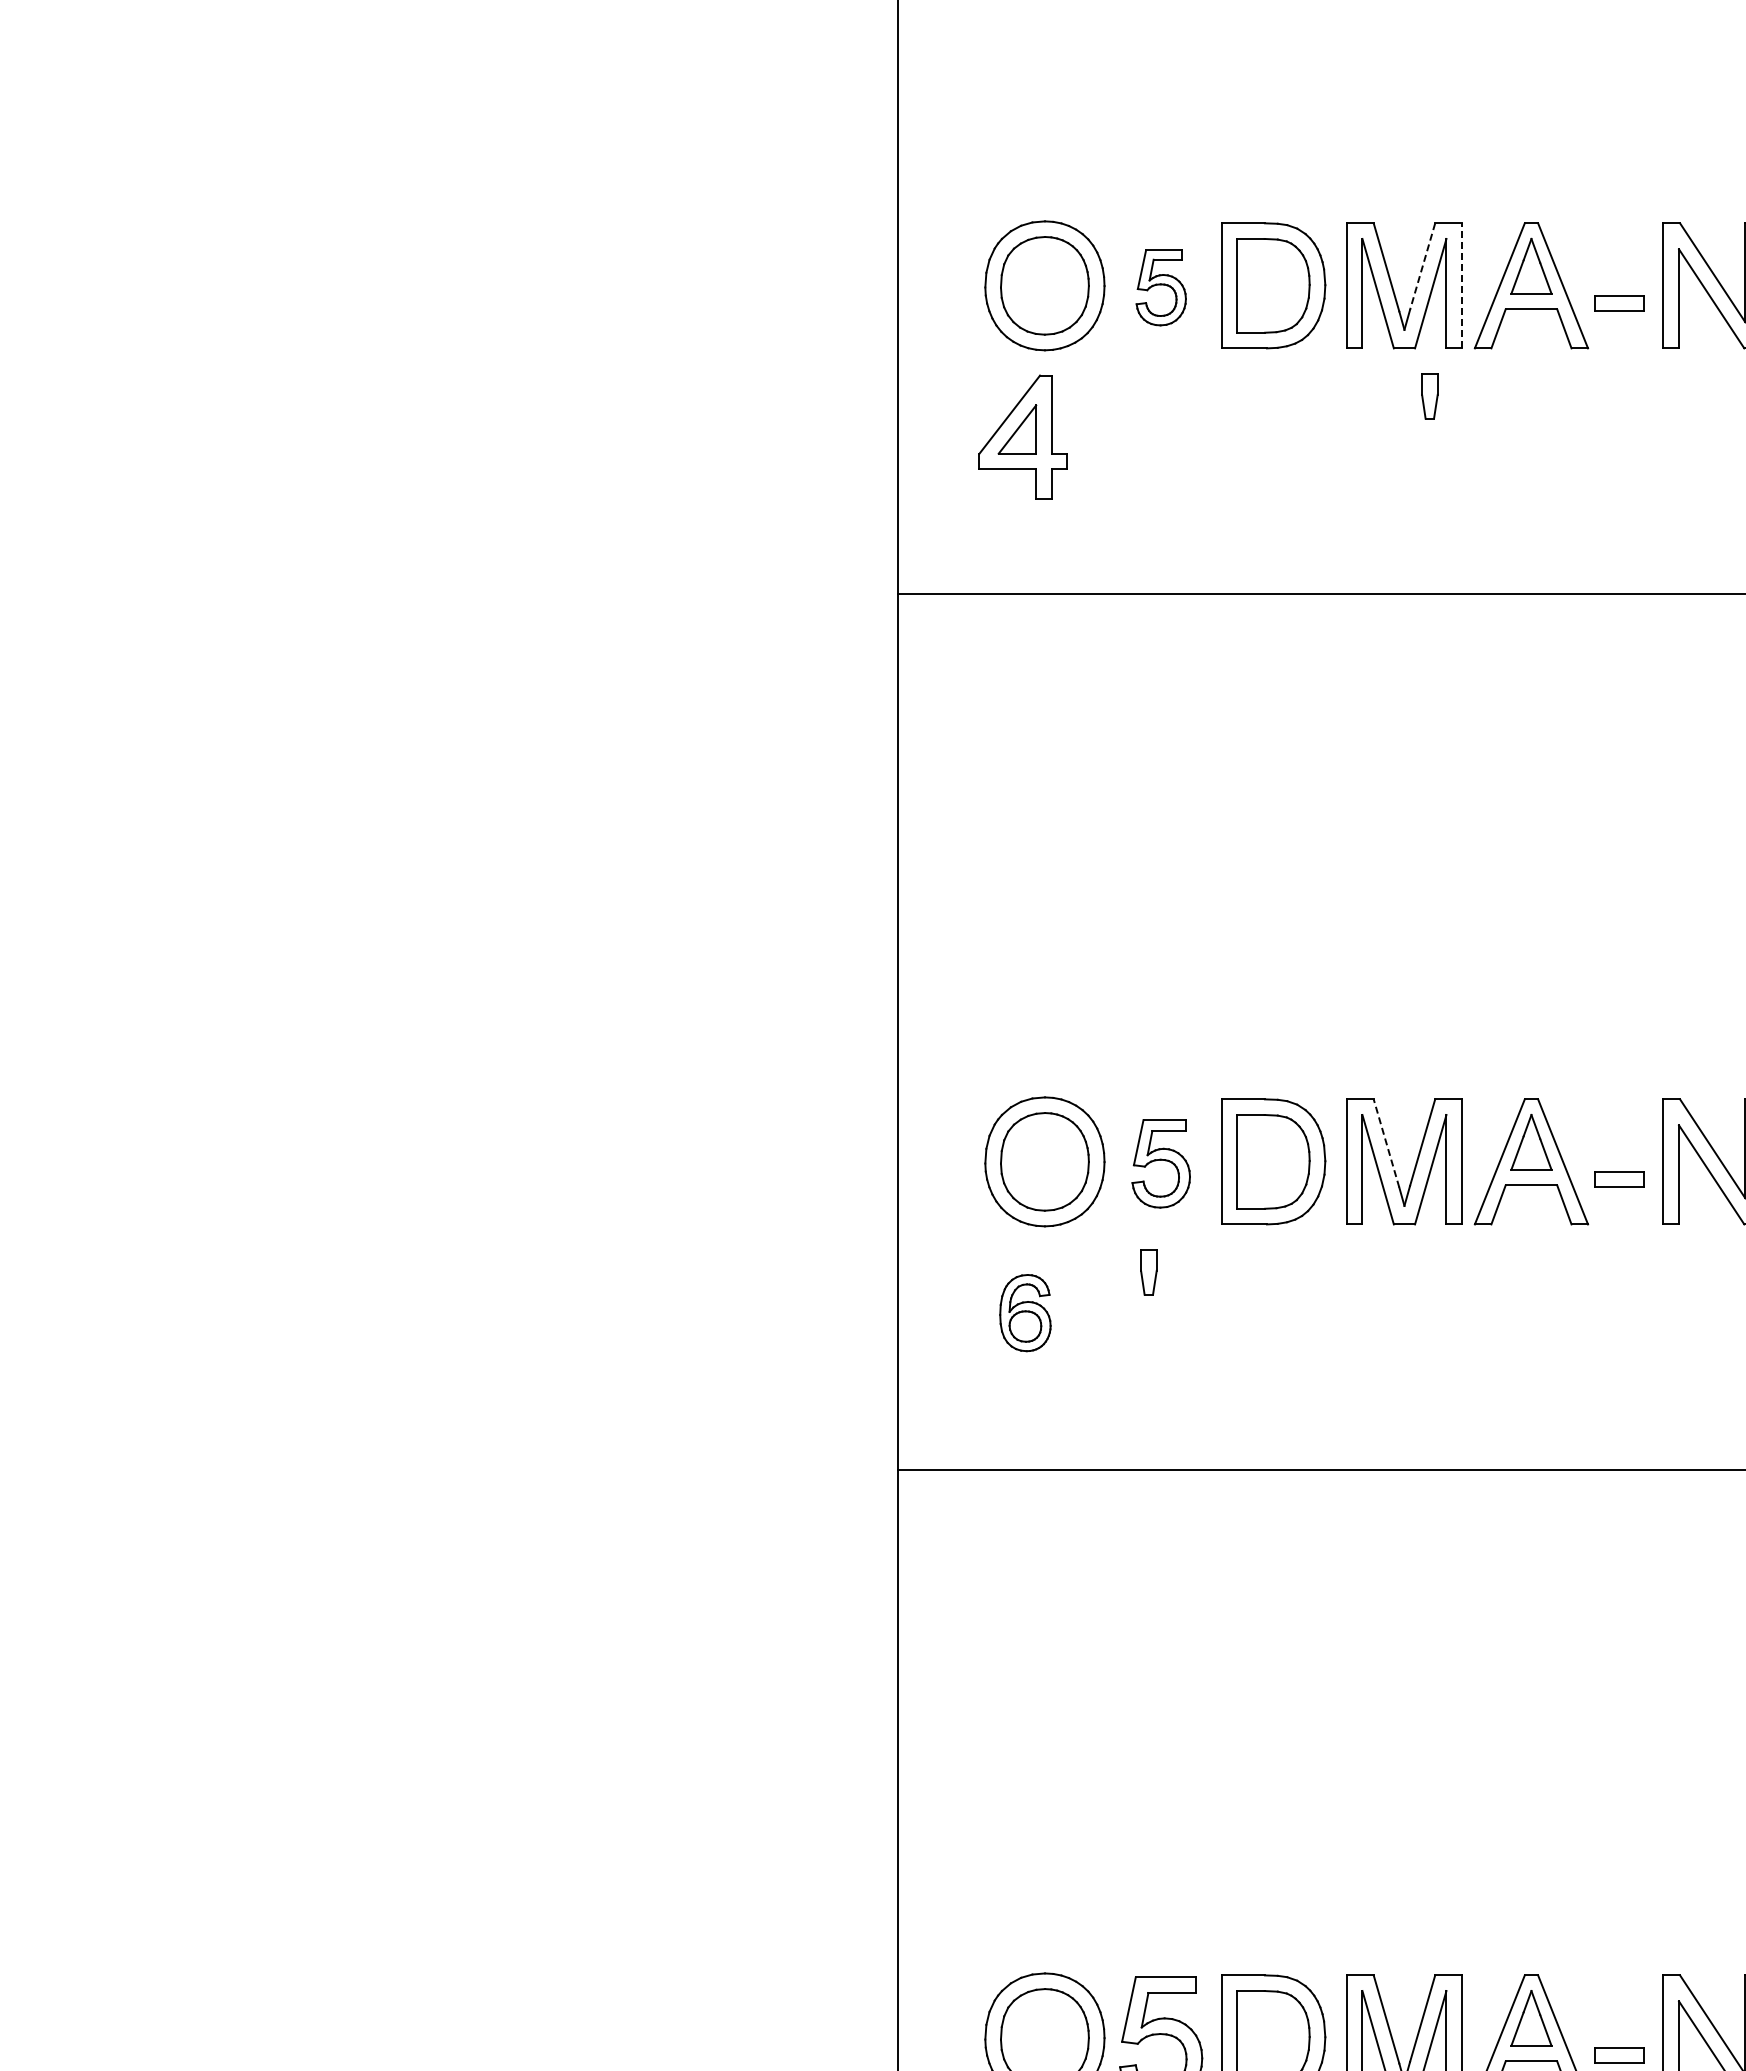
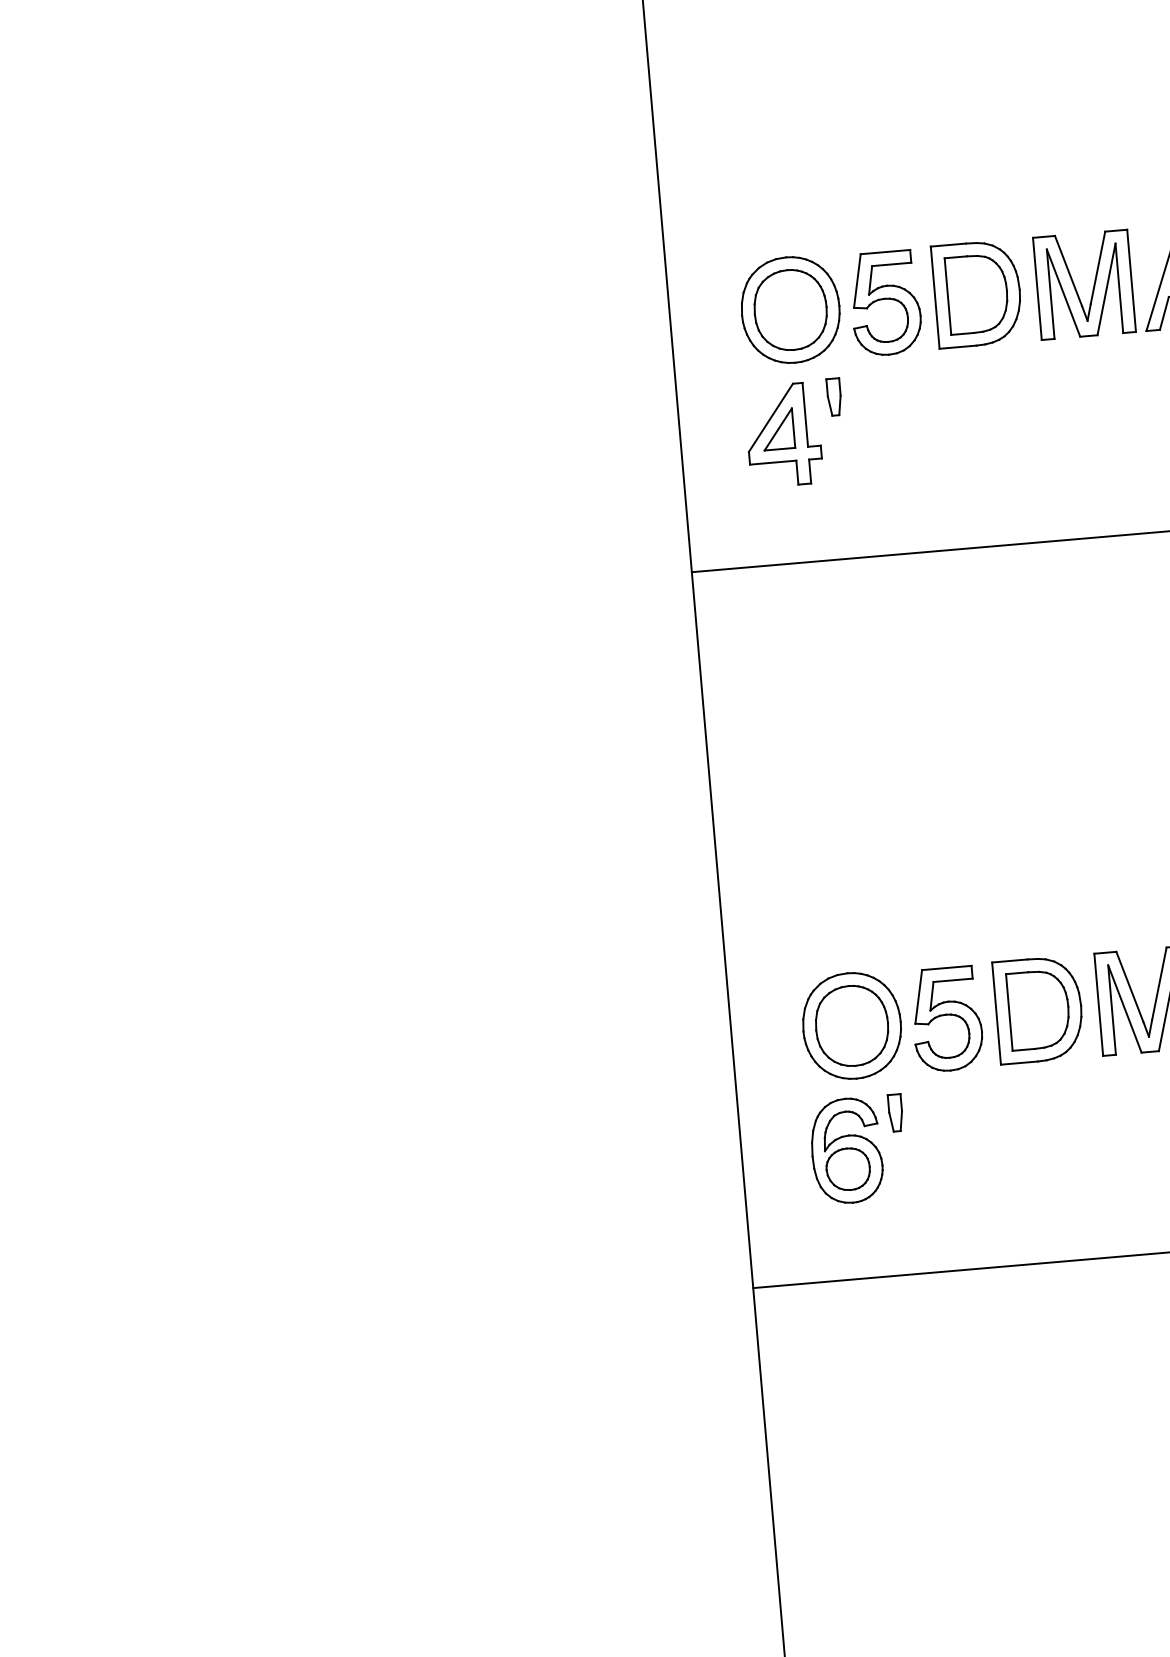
line: (1422, 267) -> (1097, 268), dashed -> solid
line: (1462, 285) -> (1131, 280), dashed -> solid
part: (1161, 287) -> (886, 303), size x1.67
part: (1429, 396) -> (834, 397), moved
line: (1386, 1143) -> (1129, 987), dashed -> solid
part: (1161, 1163) -> (947, 1019), size x1.43
part: (1148, 1272) -> (895, 1113), moved
part: (1025, 1312) -> (846, 1150), size x1.67

